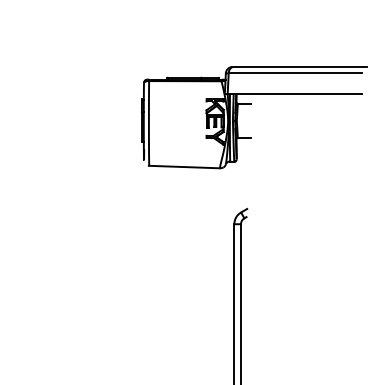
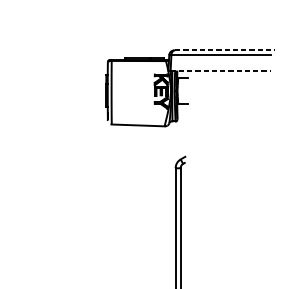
line: (300, 66) -> (225, 50), solid -> dashed
line: (295, 94) -> (221, 71), solid -> dashed

